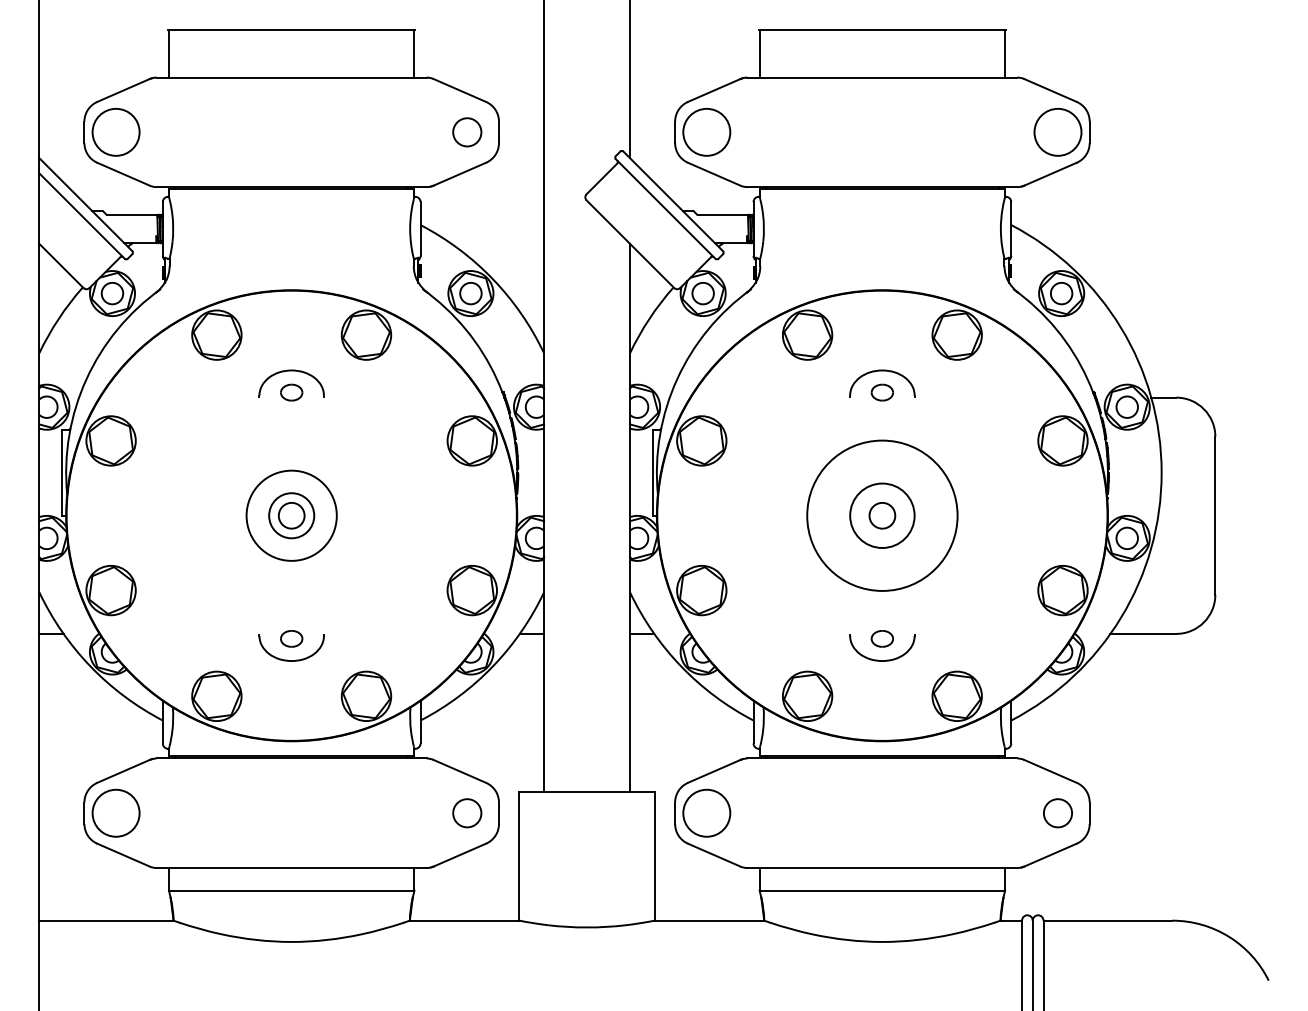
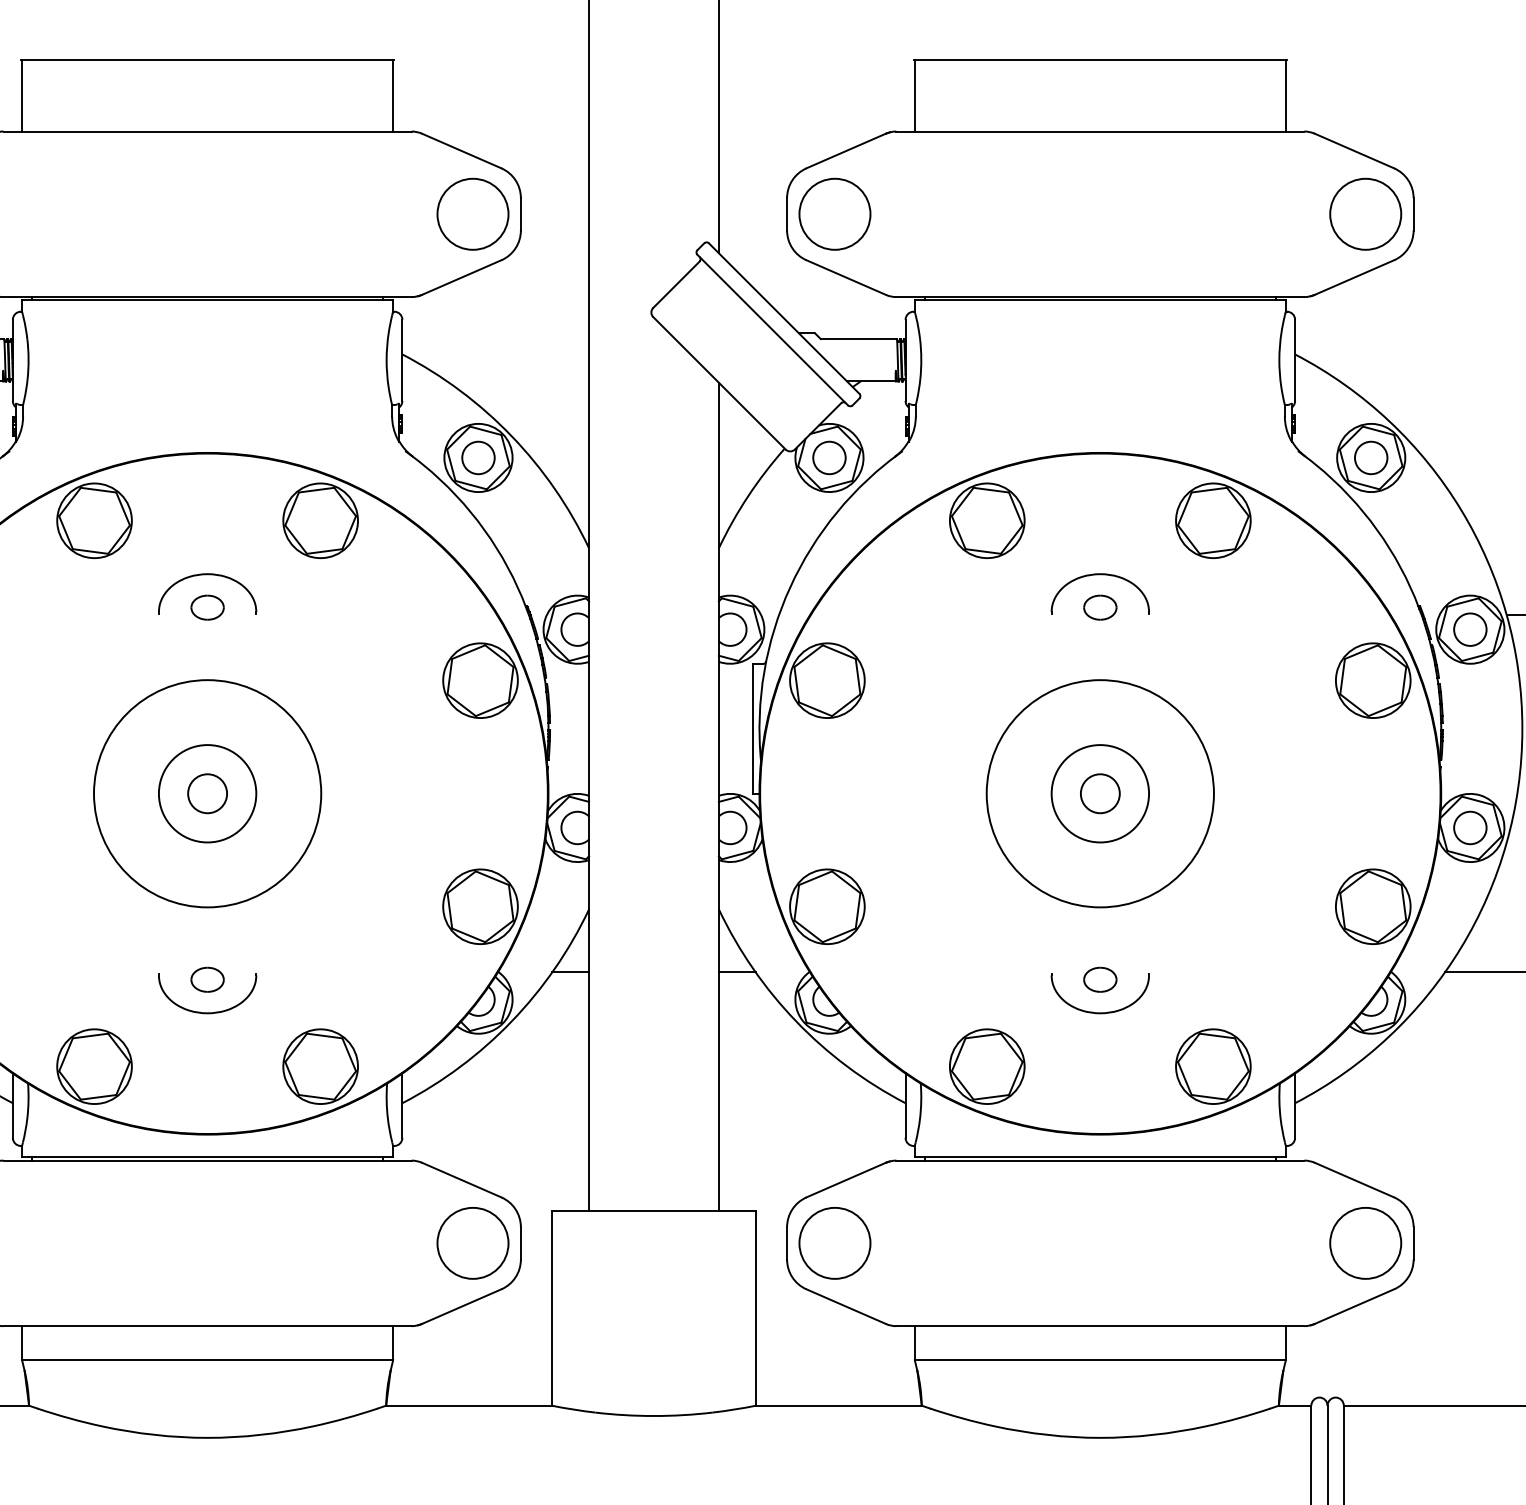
circle: (466, 131) -> (471, 213), size x1.67
circle: (291, 515) -> (207, 793), size x1.43
circle: (291, 515) -> (207, 793), size x1.67
circle: (466, 812) -> (471, 1242), size x1.67
circle: (1057, 812) -> (1364, 1242), size x1.67

